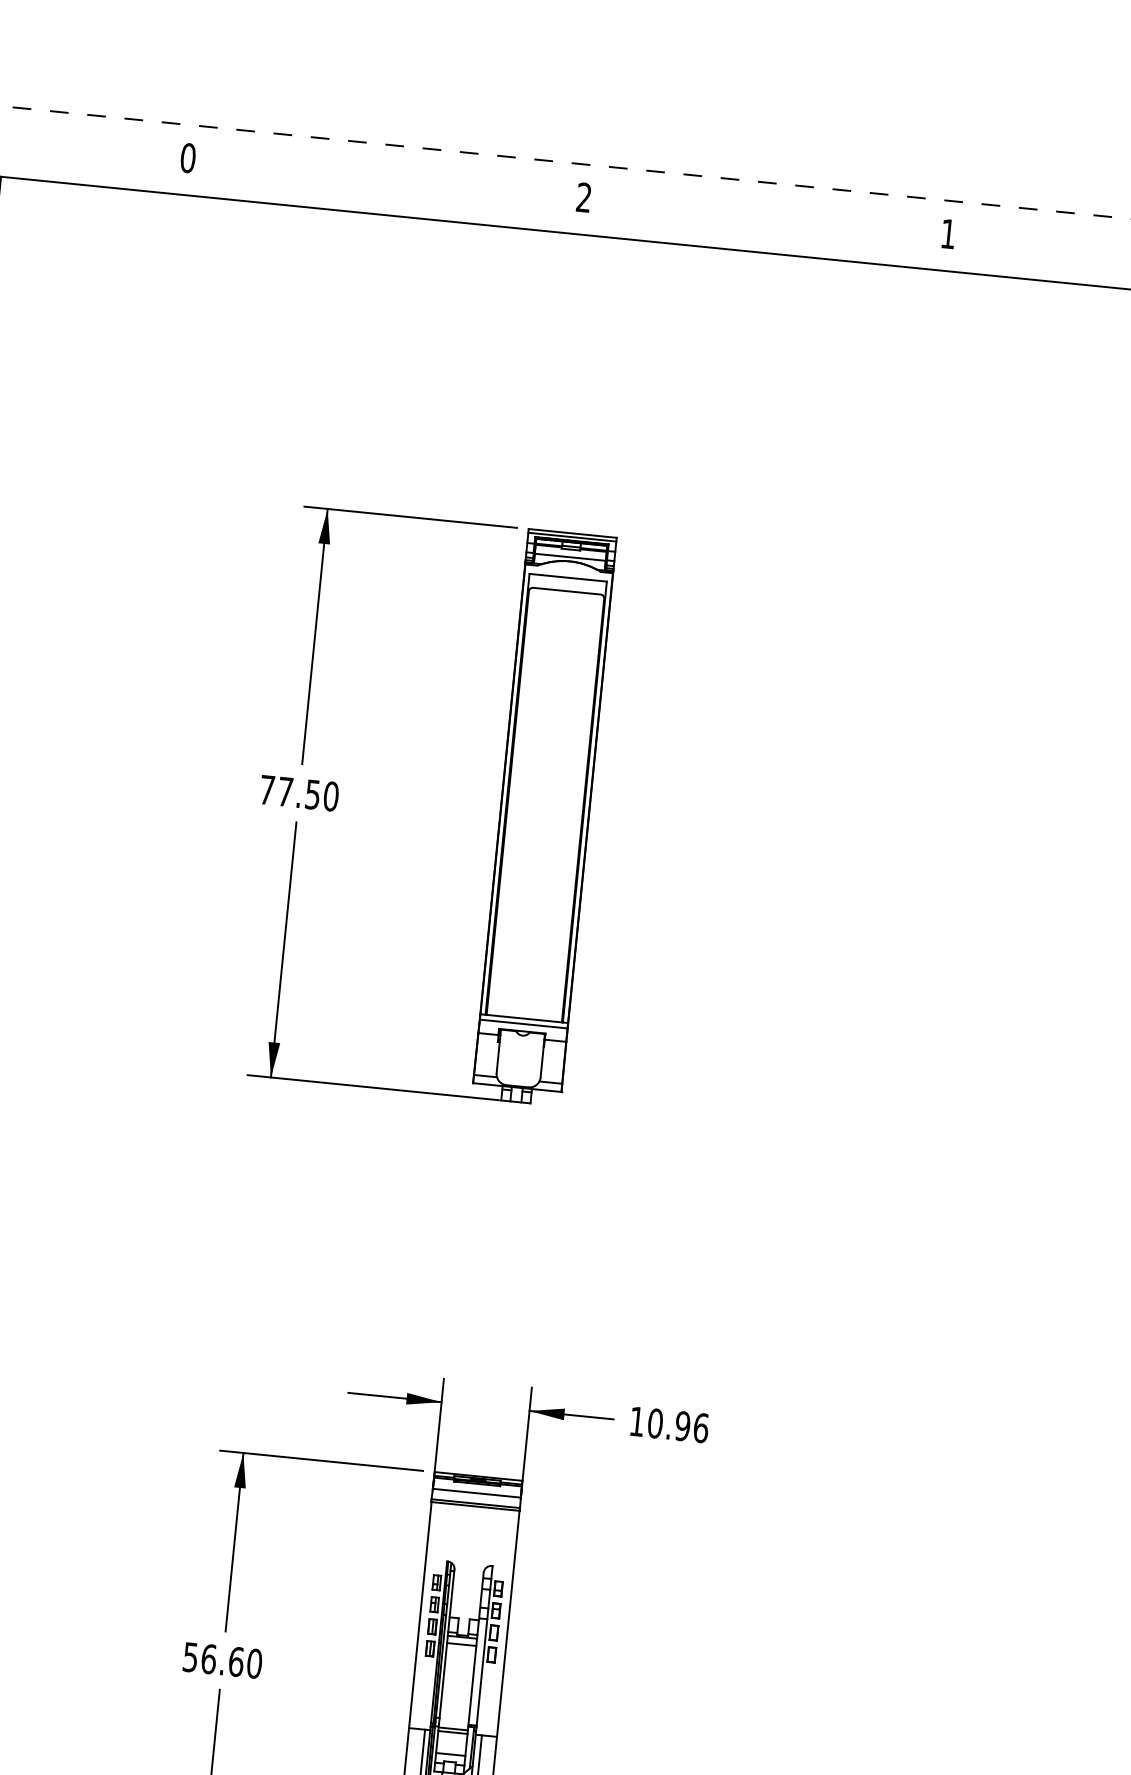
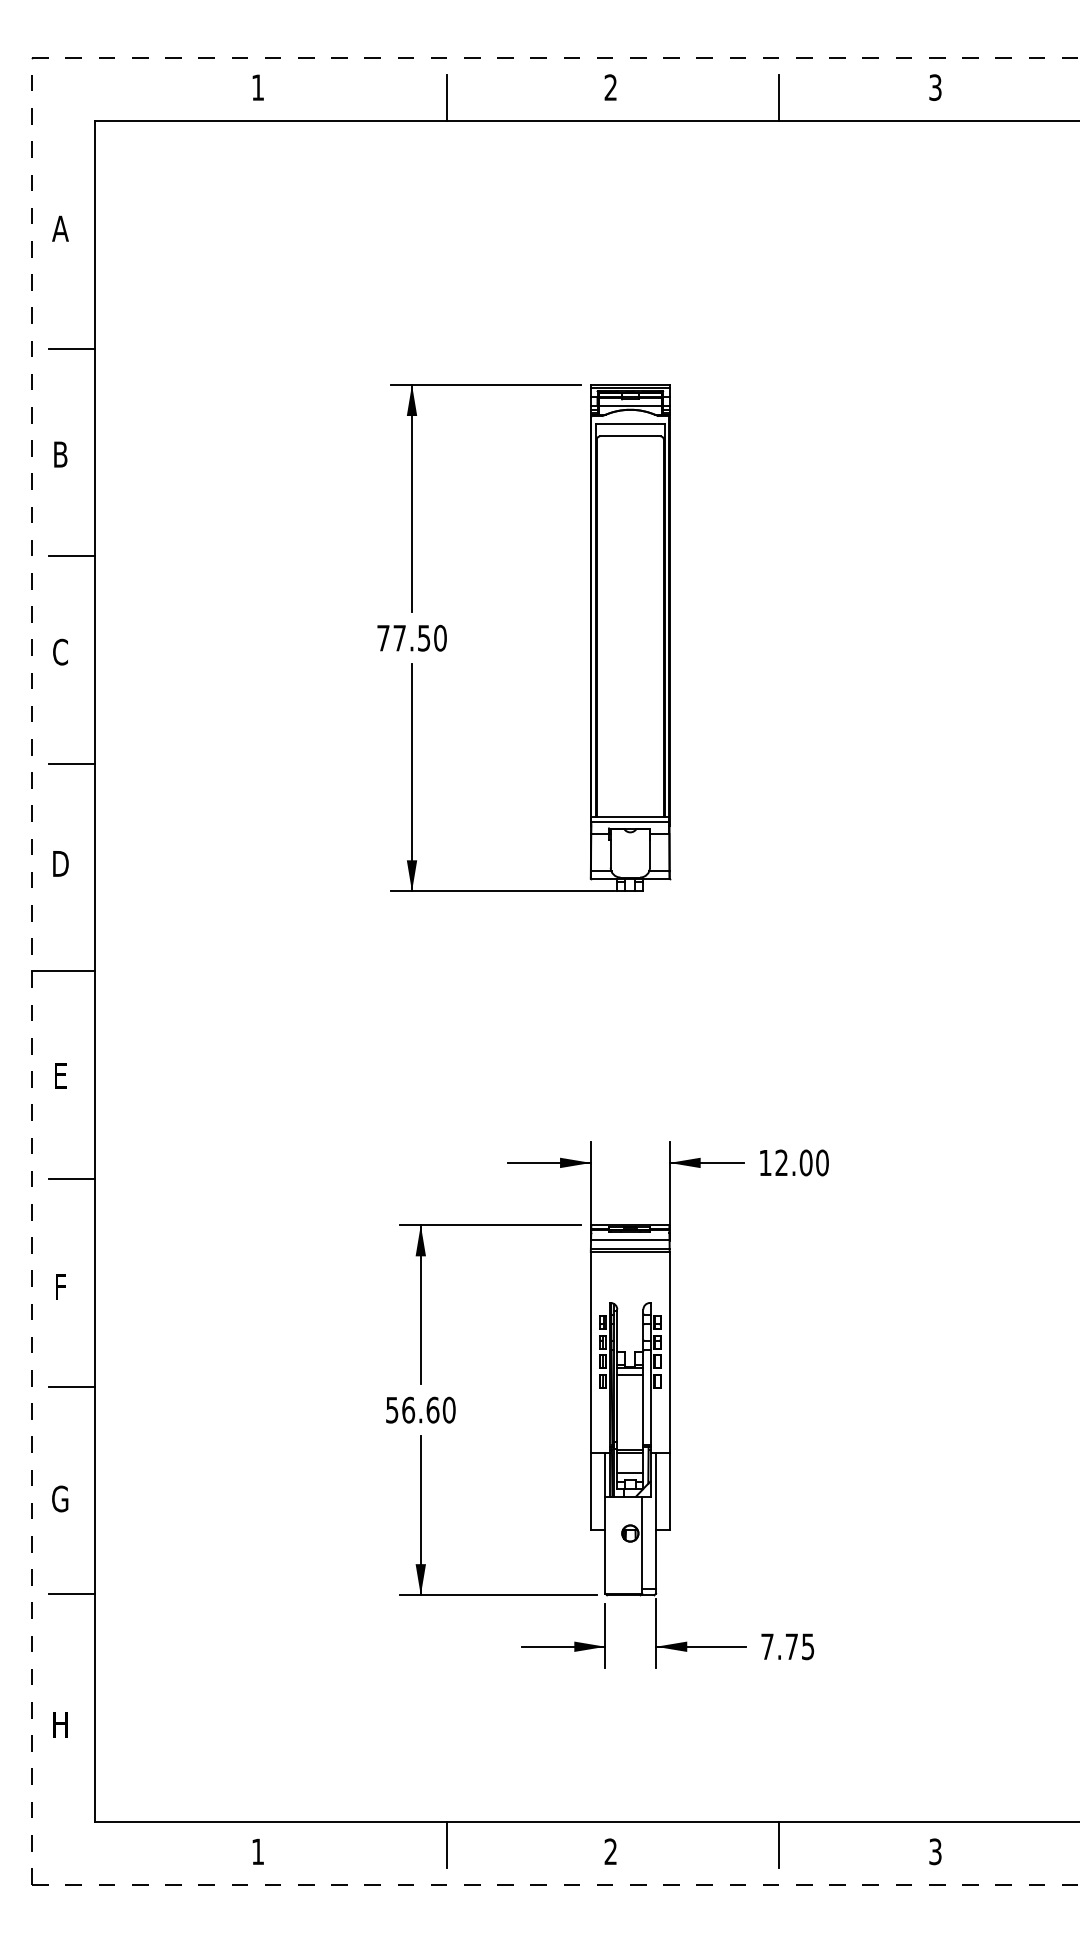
text: (187, 157) -> (257, 87), 0 -> 1
line: (399, 190) -> (447, 97), added
line: (772, 227) -> (779, 97), added
text: (948, 233) -> (935, 87), 1 -> 3
text: (677, 1425) -> (801, 1162), 10.96 -> 12.00

